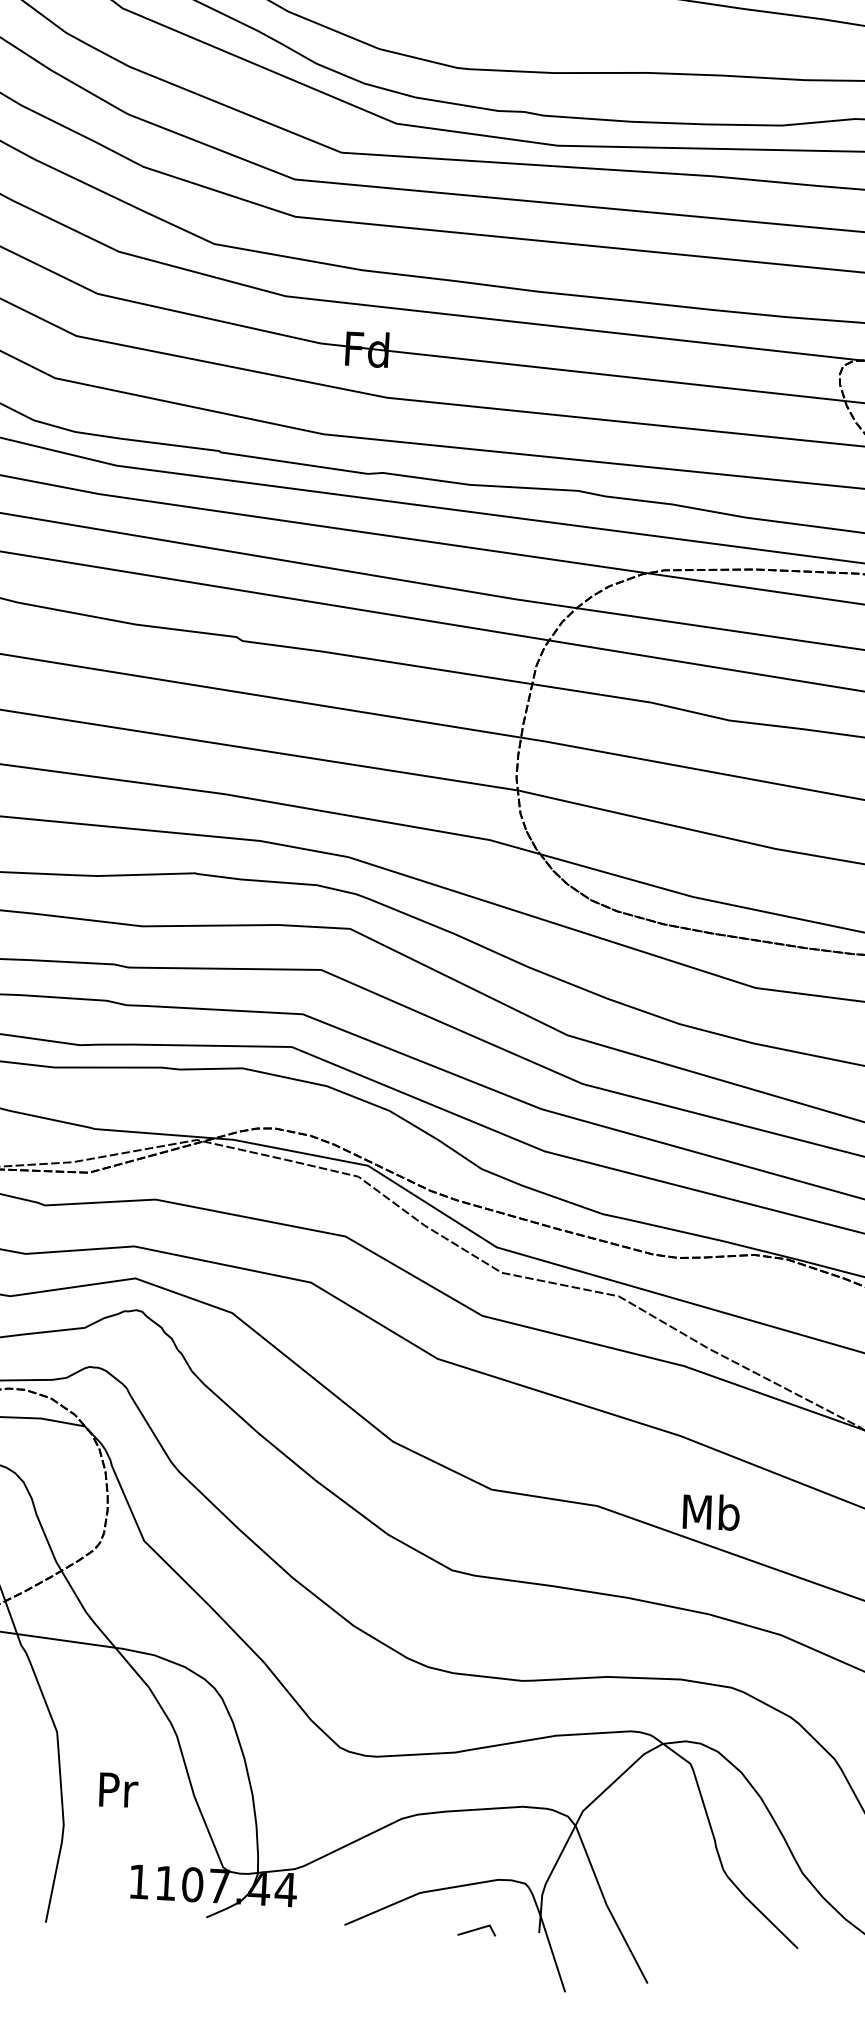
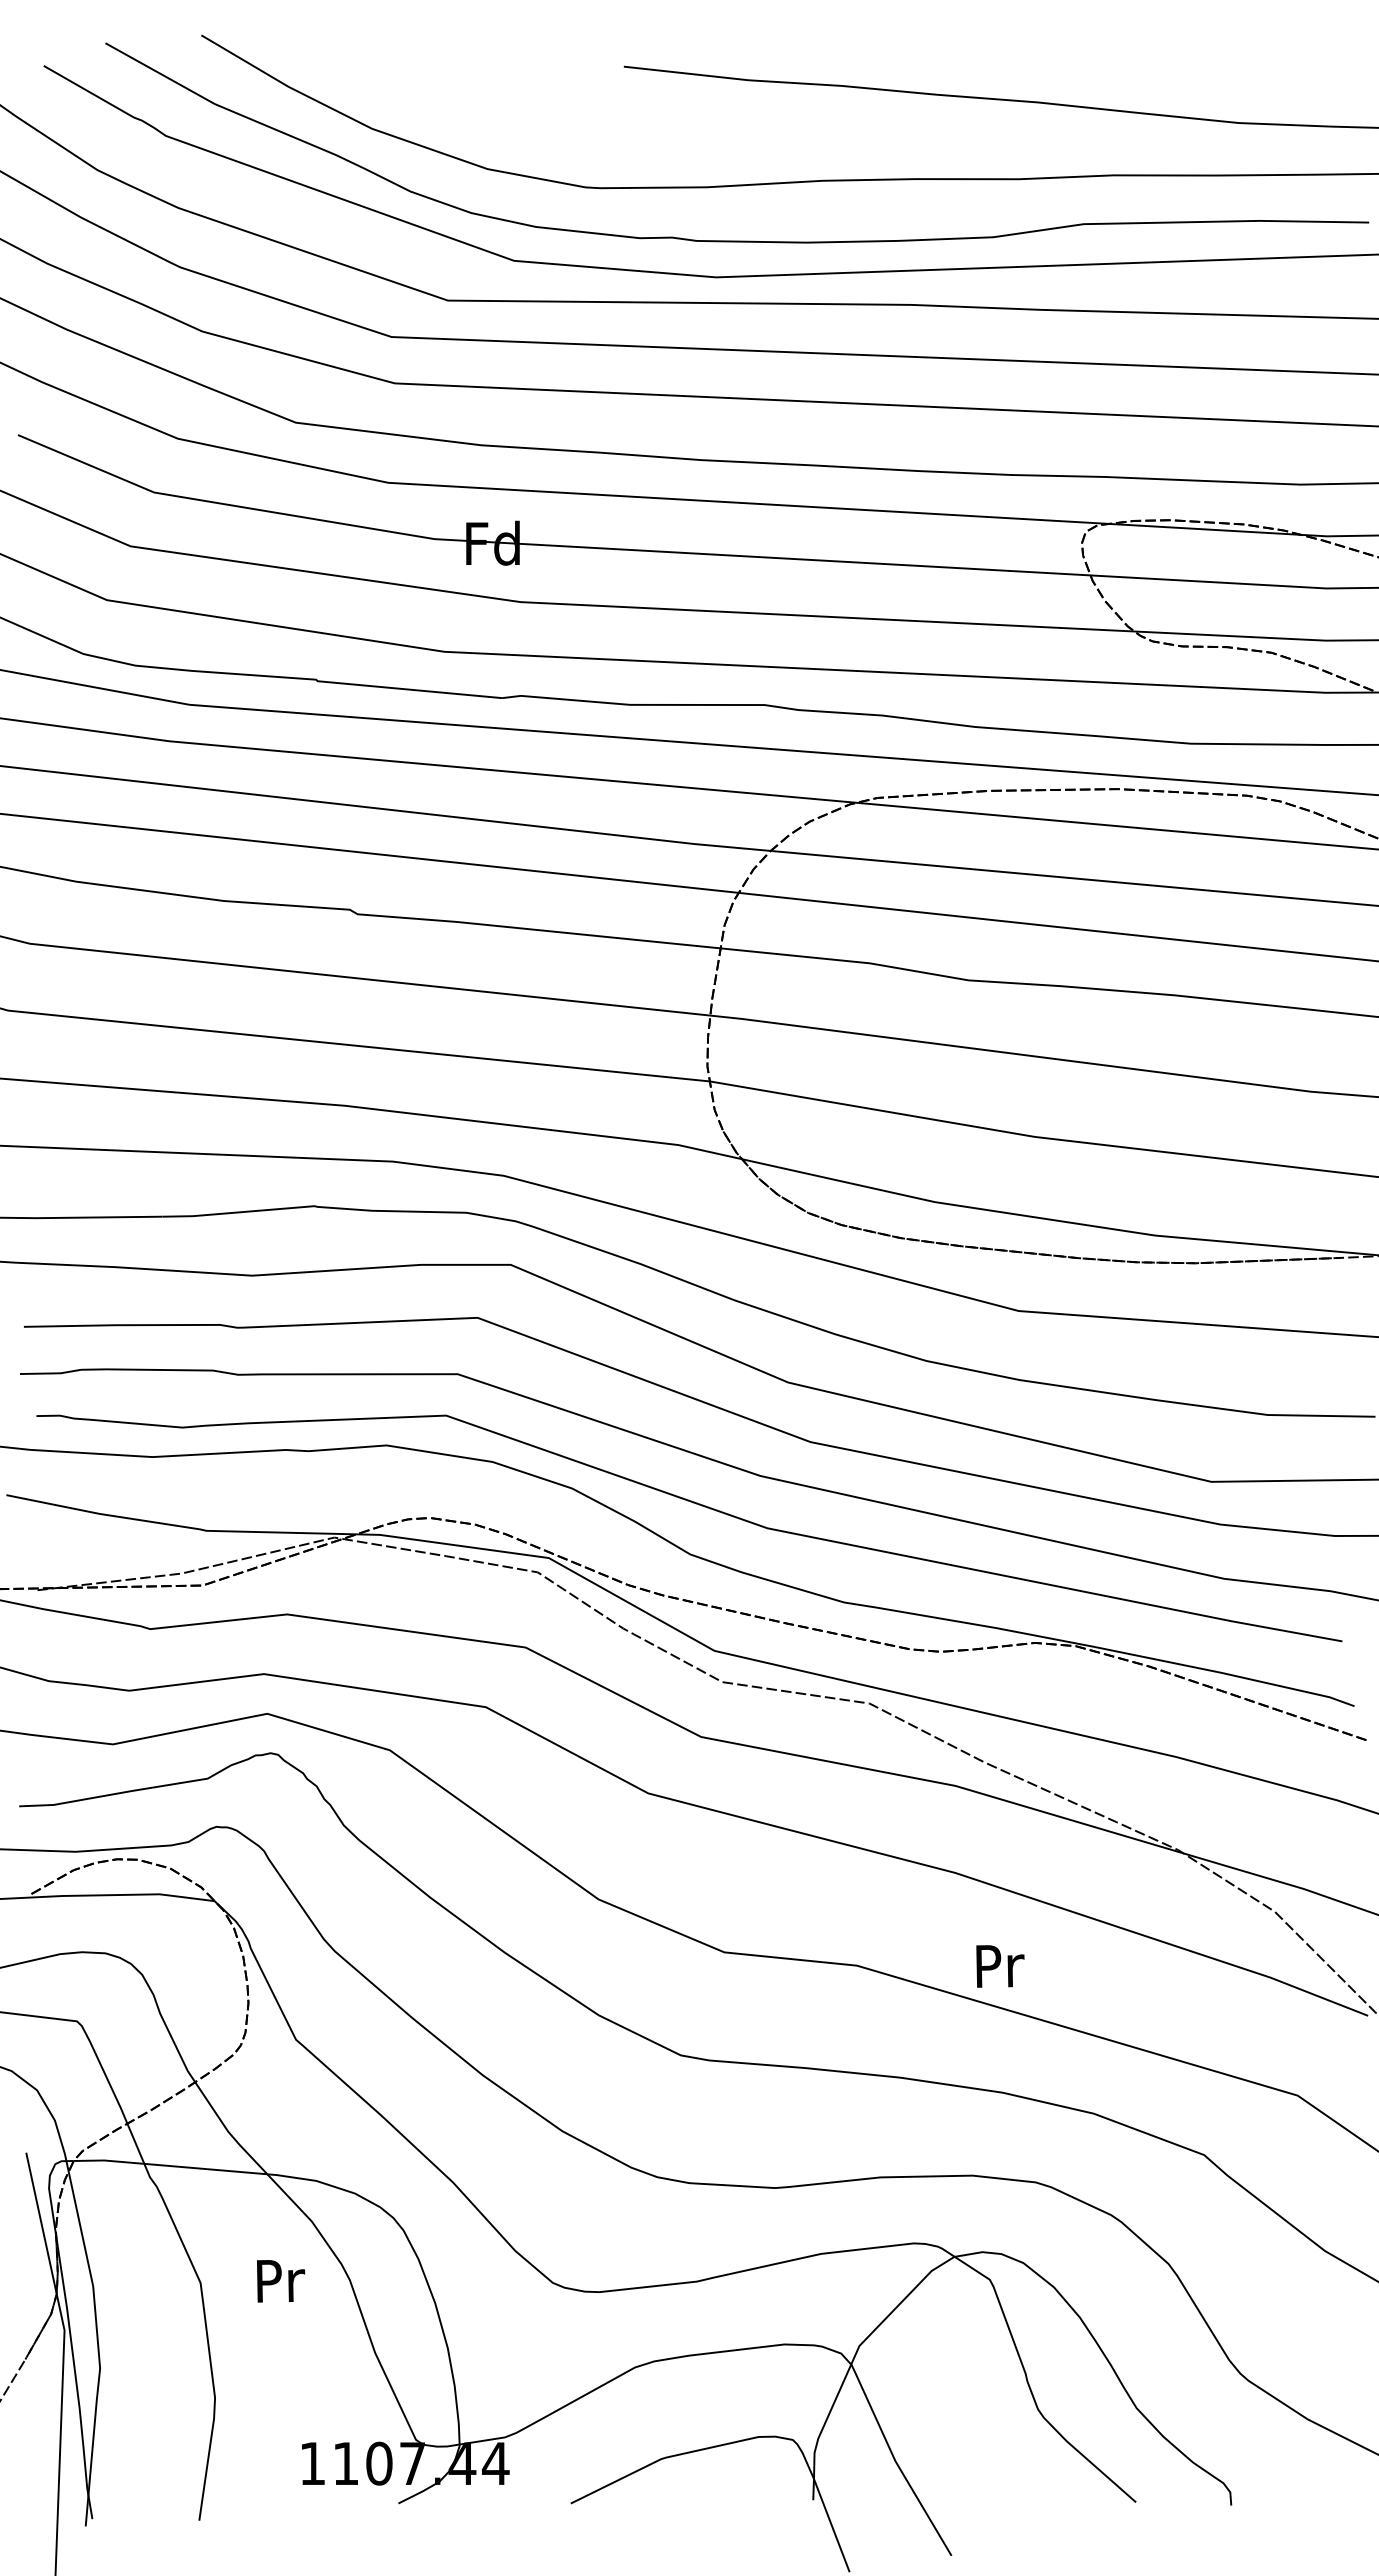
text: (710, 1512) -> (998, 1965), Mb -> Pr
text: (119, 1790) -> (281, 2281), moved
line: (476, 1929) -> (735, 2500), removed

